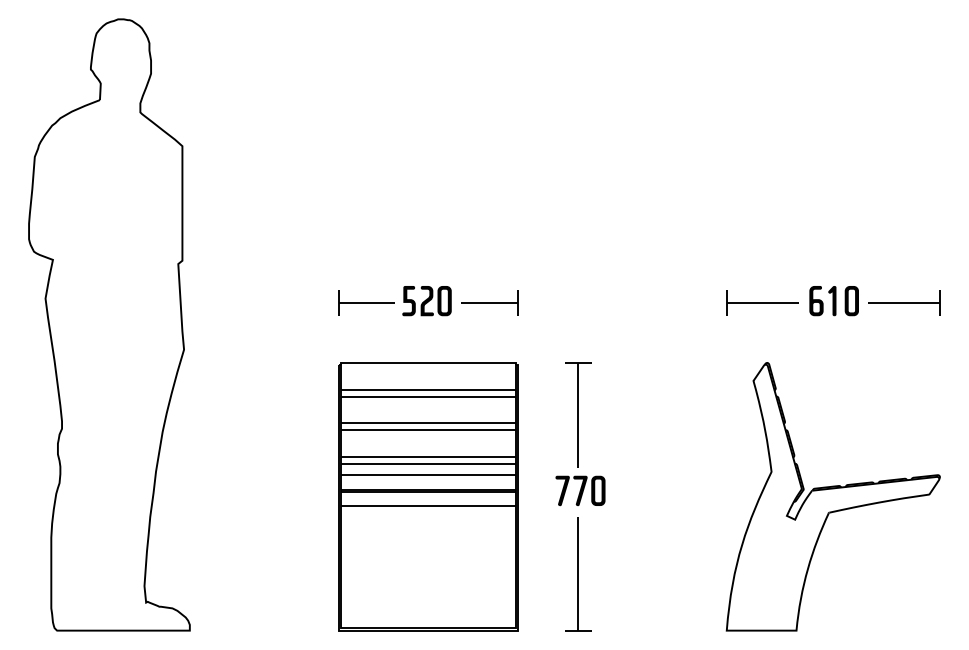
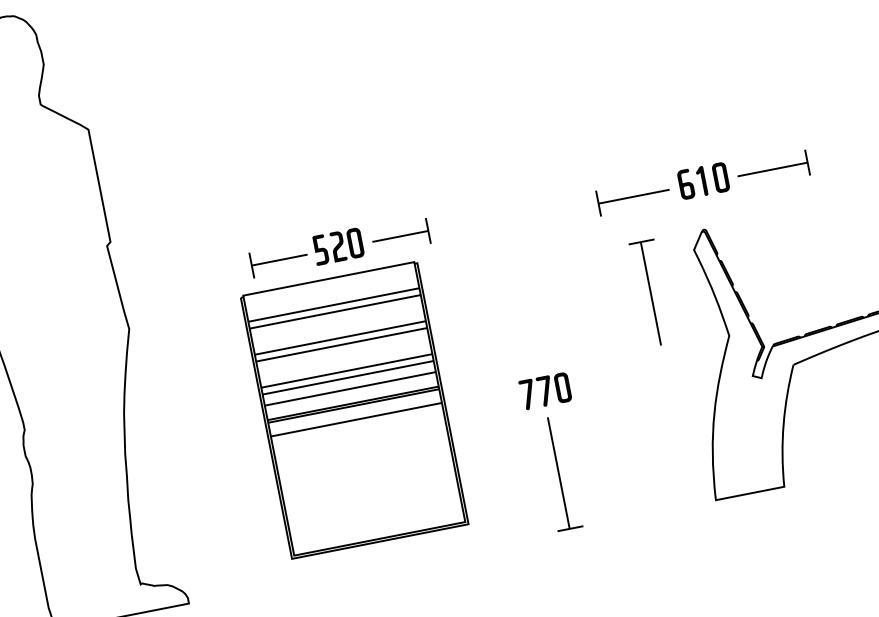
part: (428, 301) -> (339, 246), moved
part: (833, 301) -> (703, 181), moved
part: (578, 414) -> (651, 292), moved
part: (428, 496) -> (354, 409), moved

